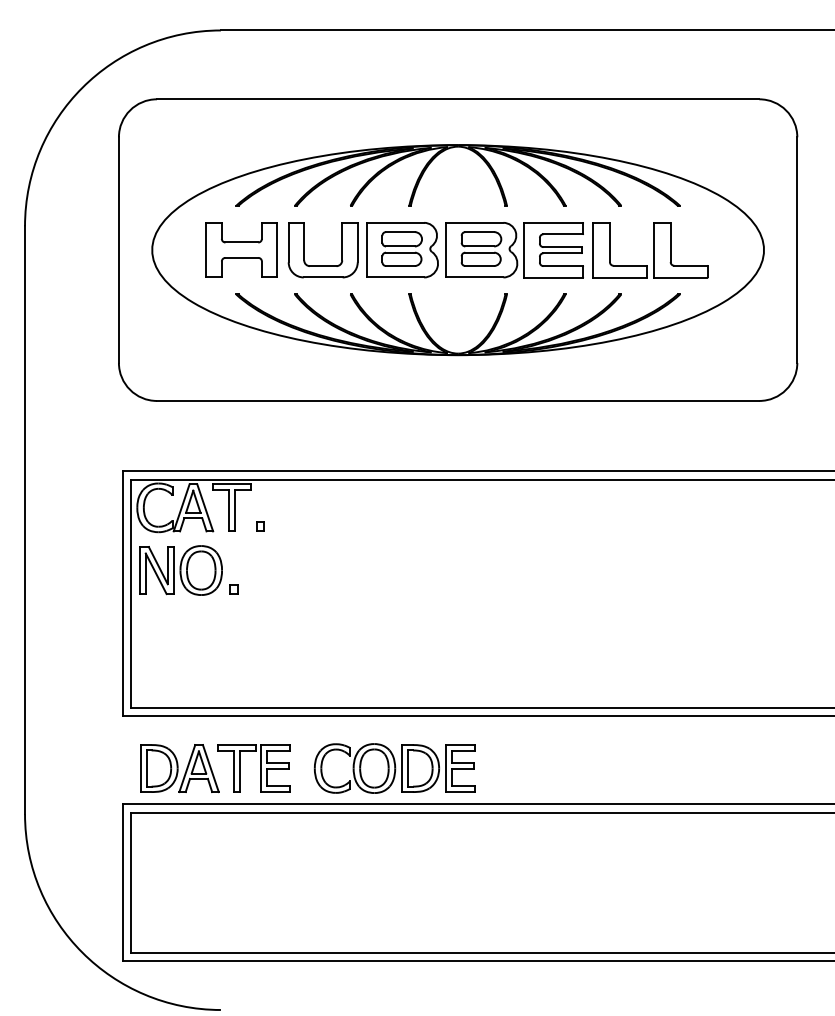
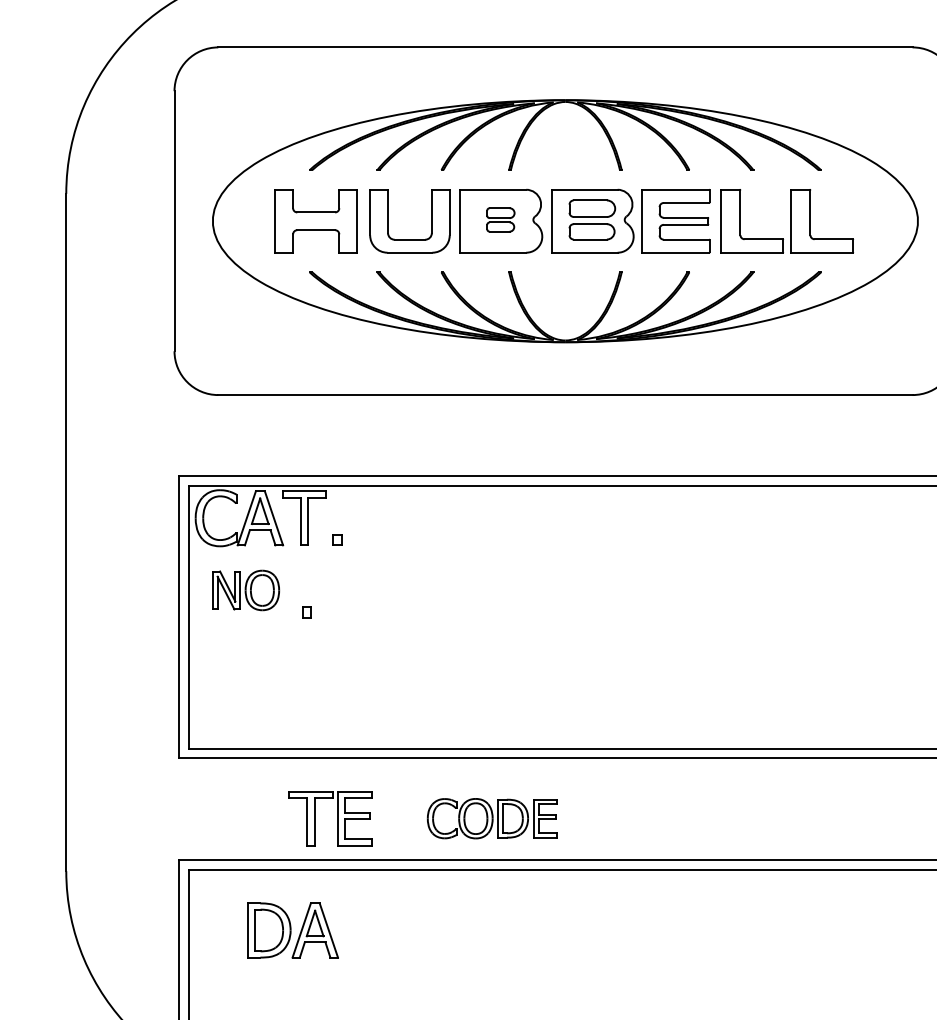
part: (401, 248) -> (500, 219), size x0.6
part: (180, 570) -> (245, 590), size x0.7
part: (179, 768) -> (292, 930), moved
part: (394, 768) -> (492, 818), size x0.7

